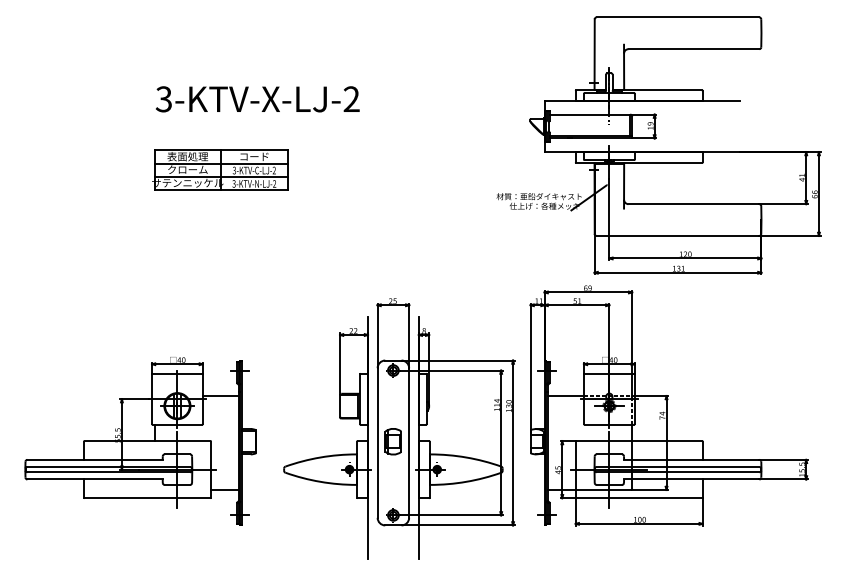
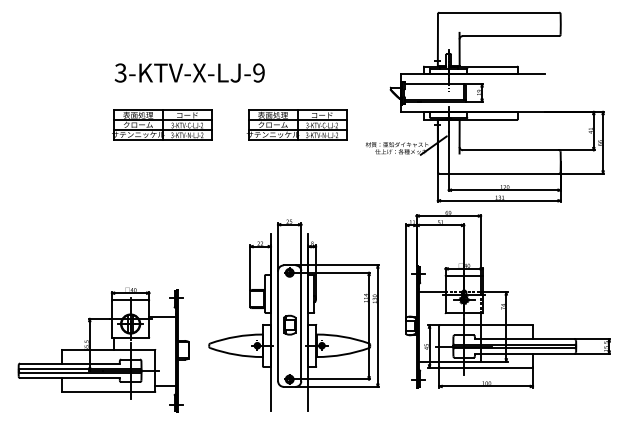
text: (351, 99) -> (258, 73), 3-KTV-X-LJ-2 -> 3-KTV-X-LJ-9
part: (403, 169) -> (297, 124), added
part: (668, 405) -> (507, 299), moved
part: (140, 441) -> (103, 350), moved

